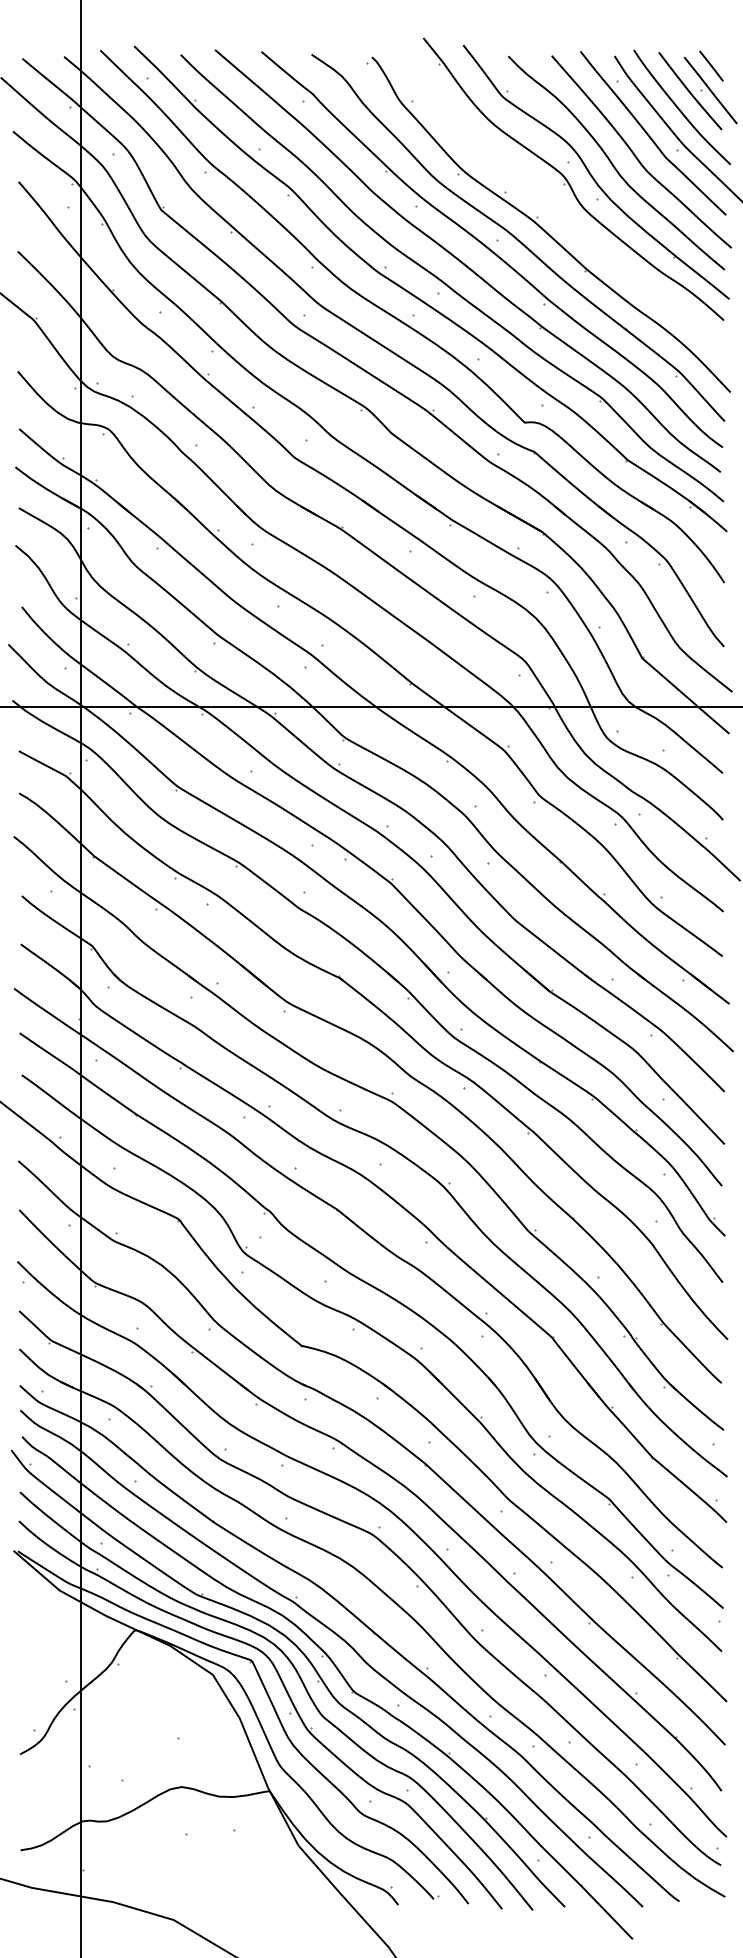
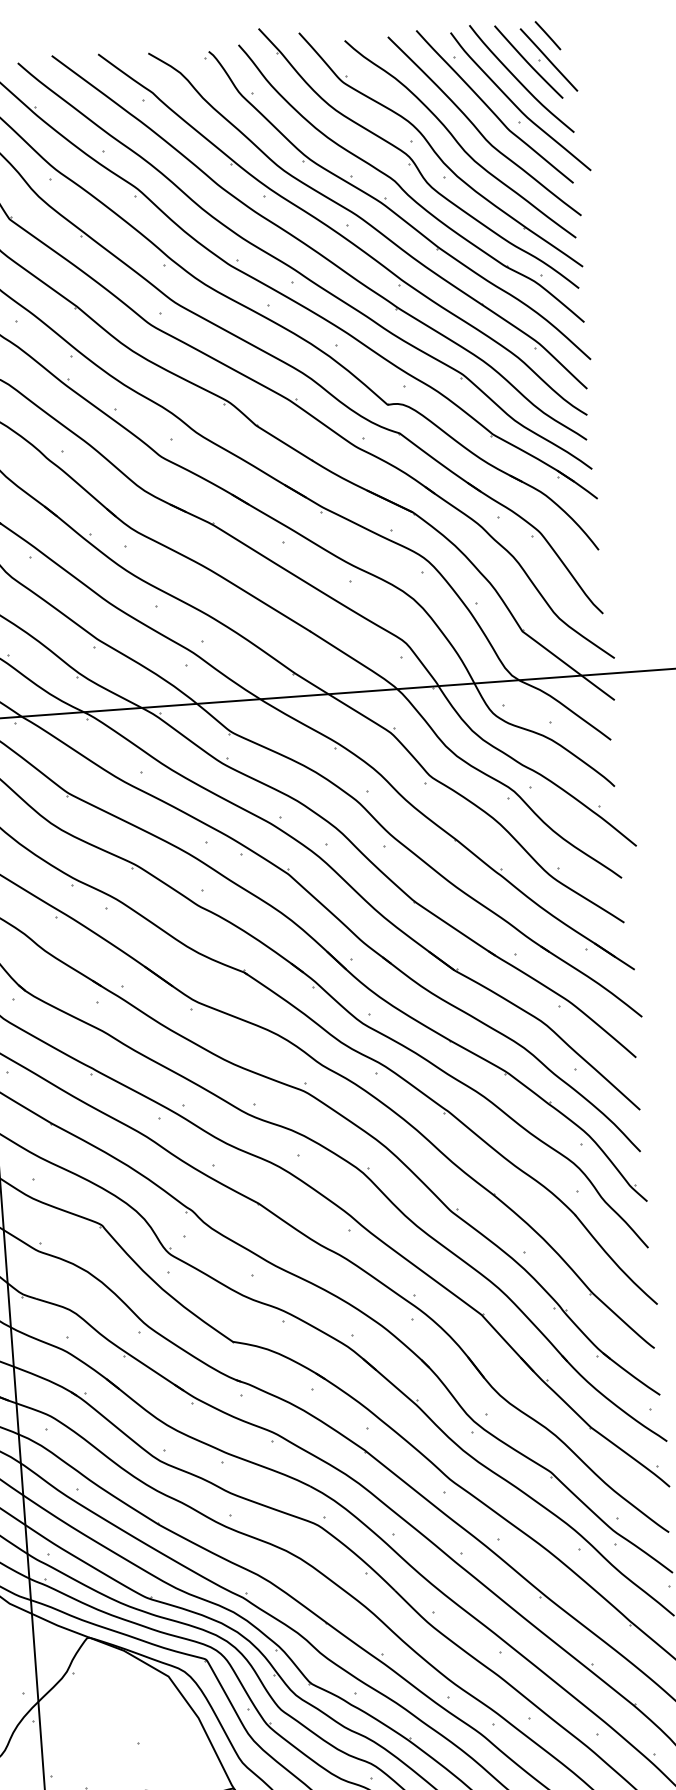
part: (556, 208) -> (403, 188), added

